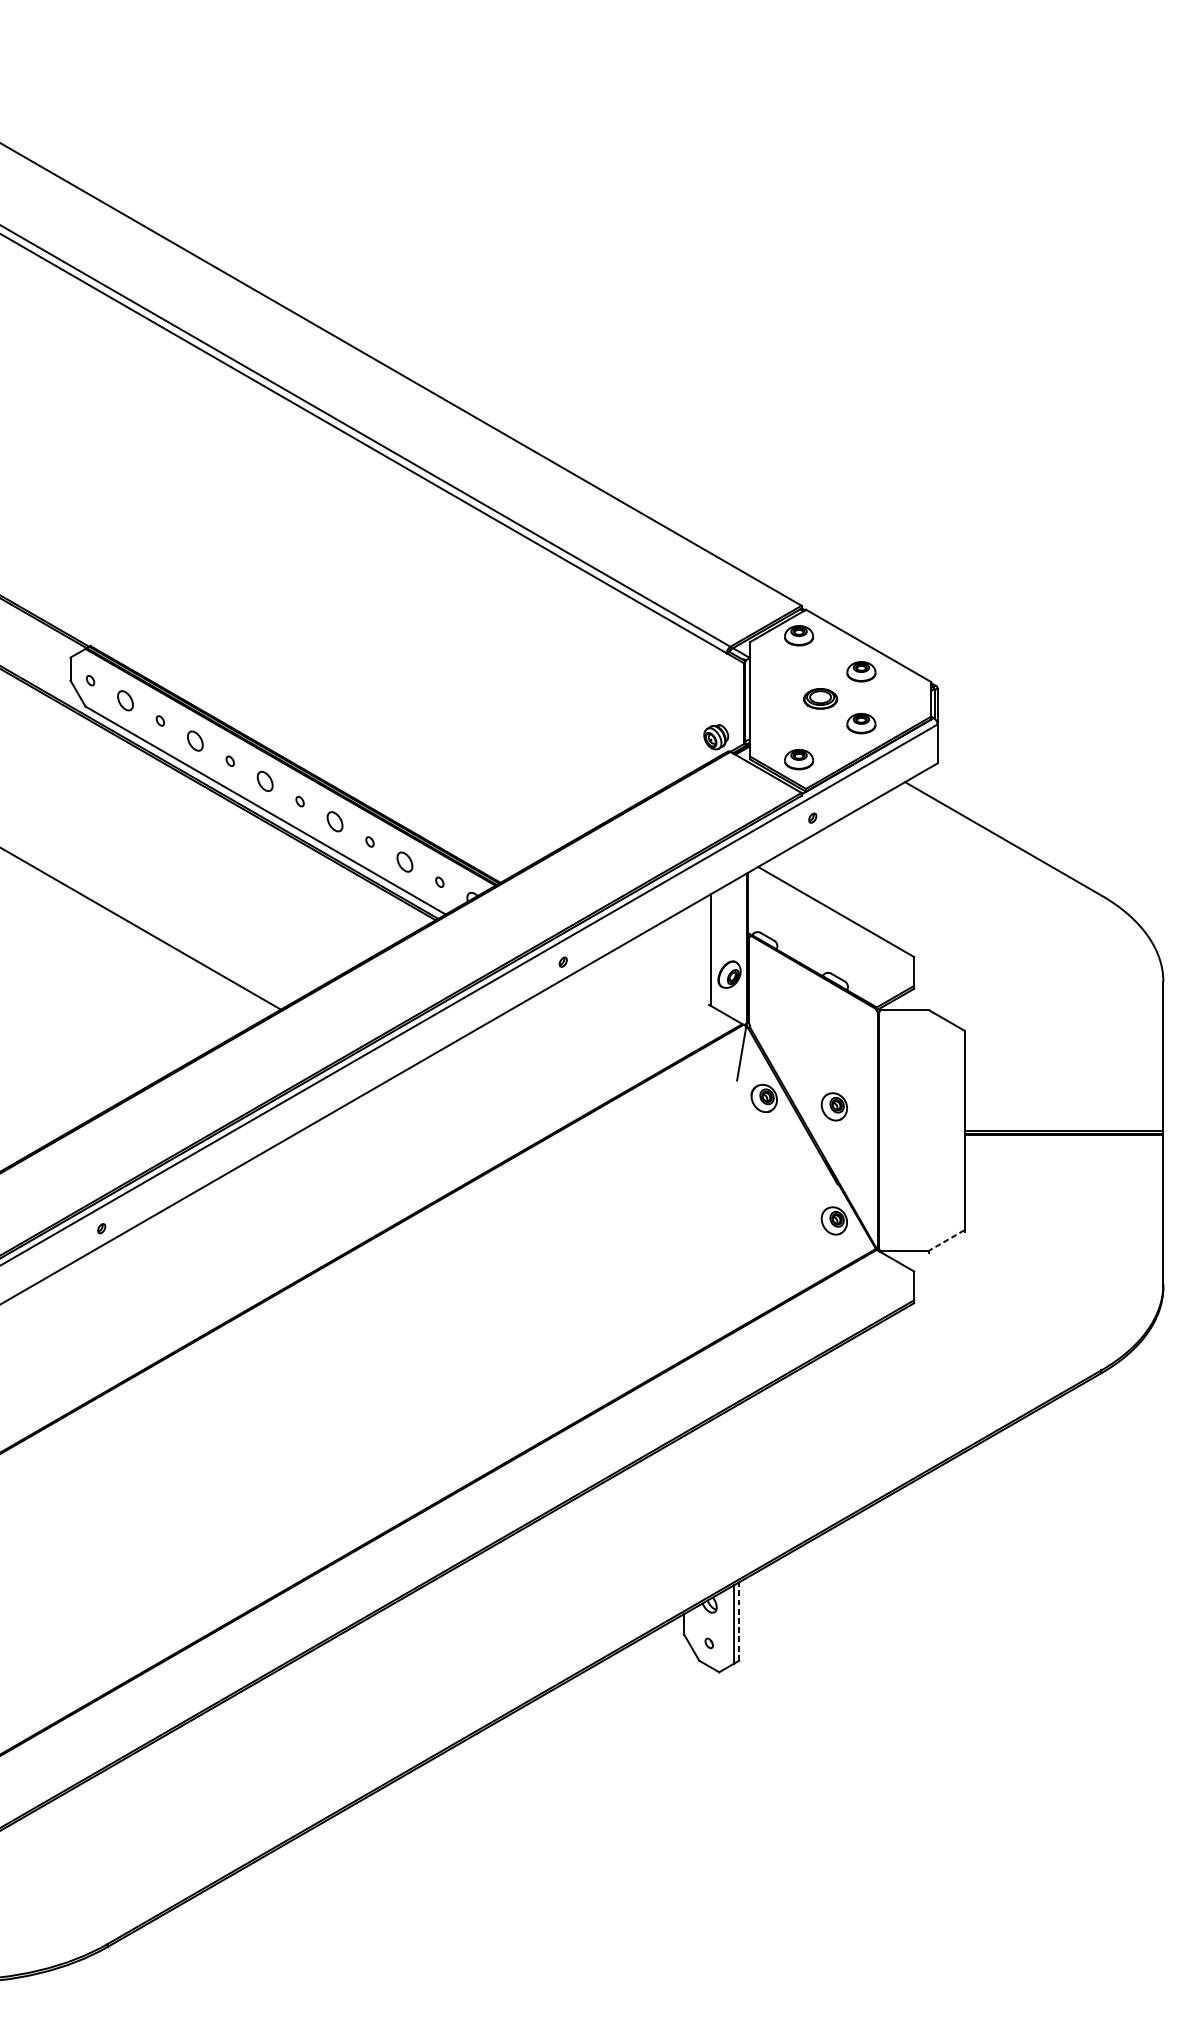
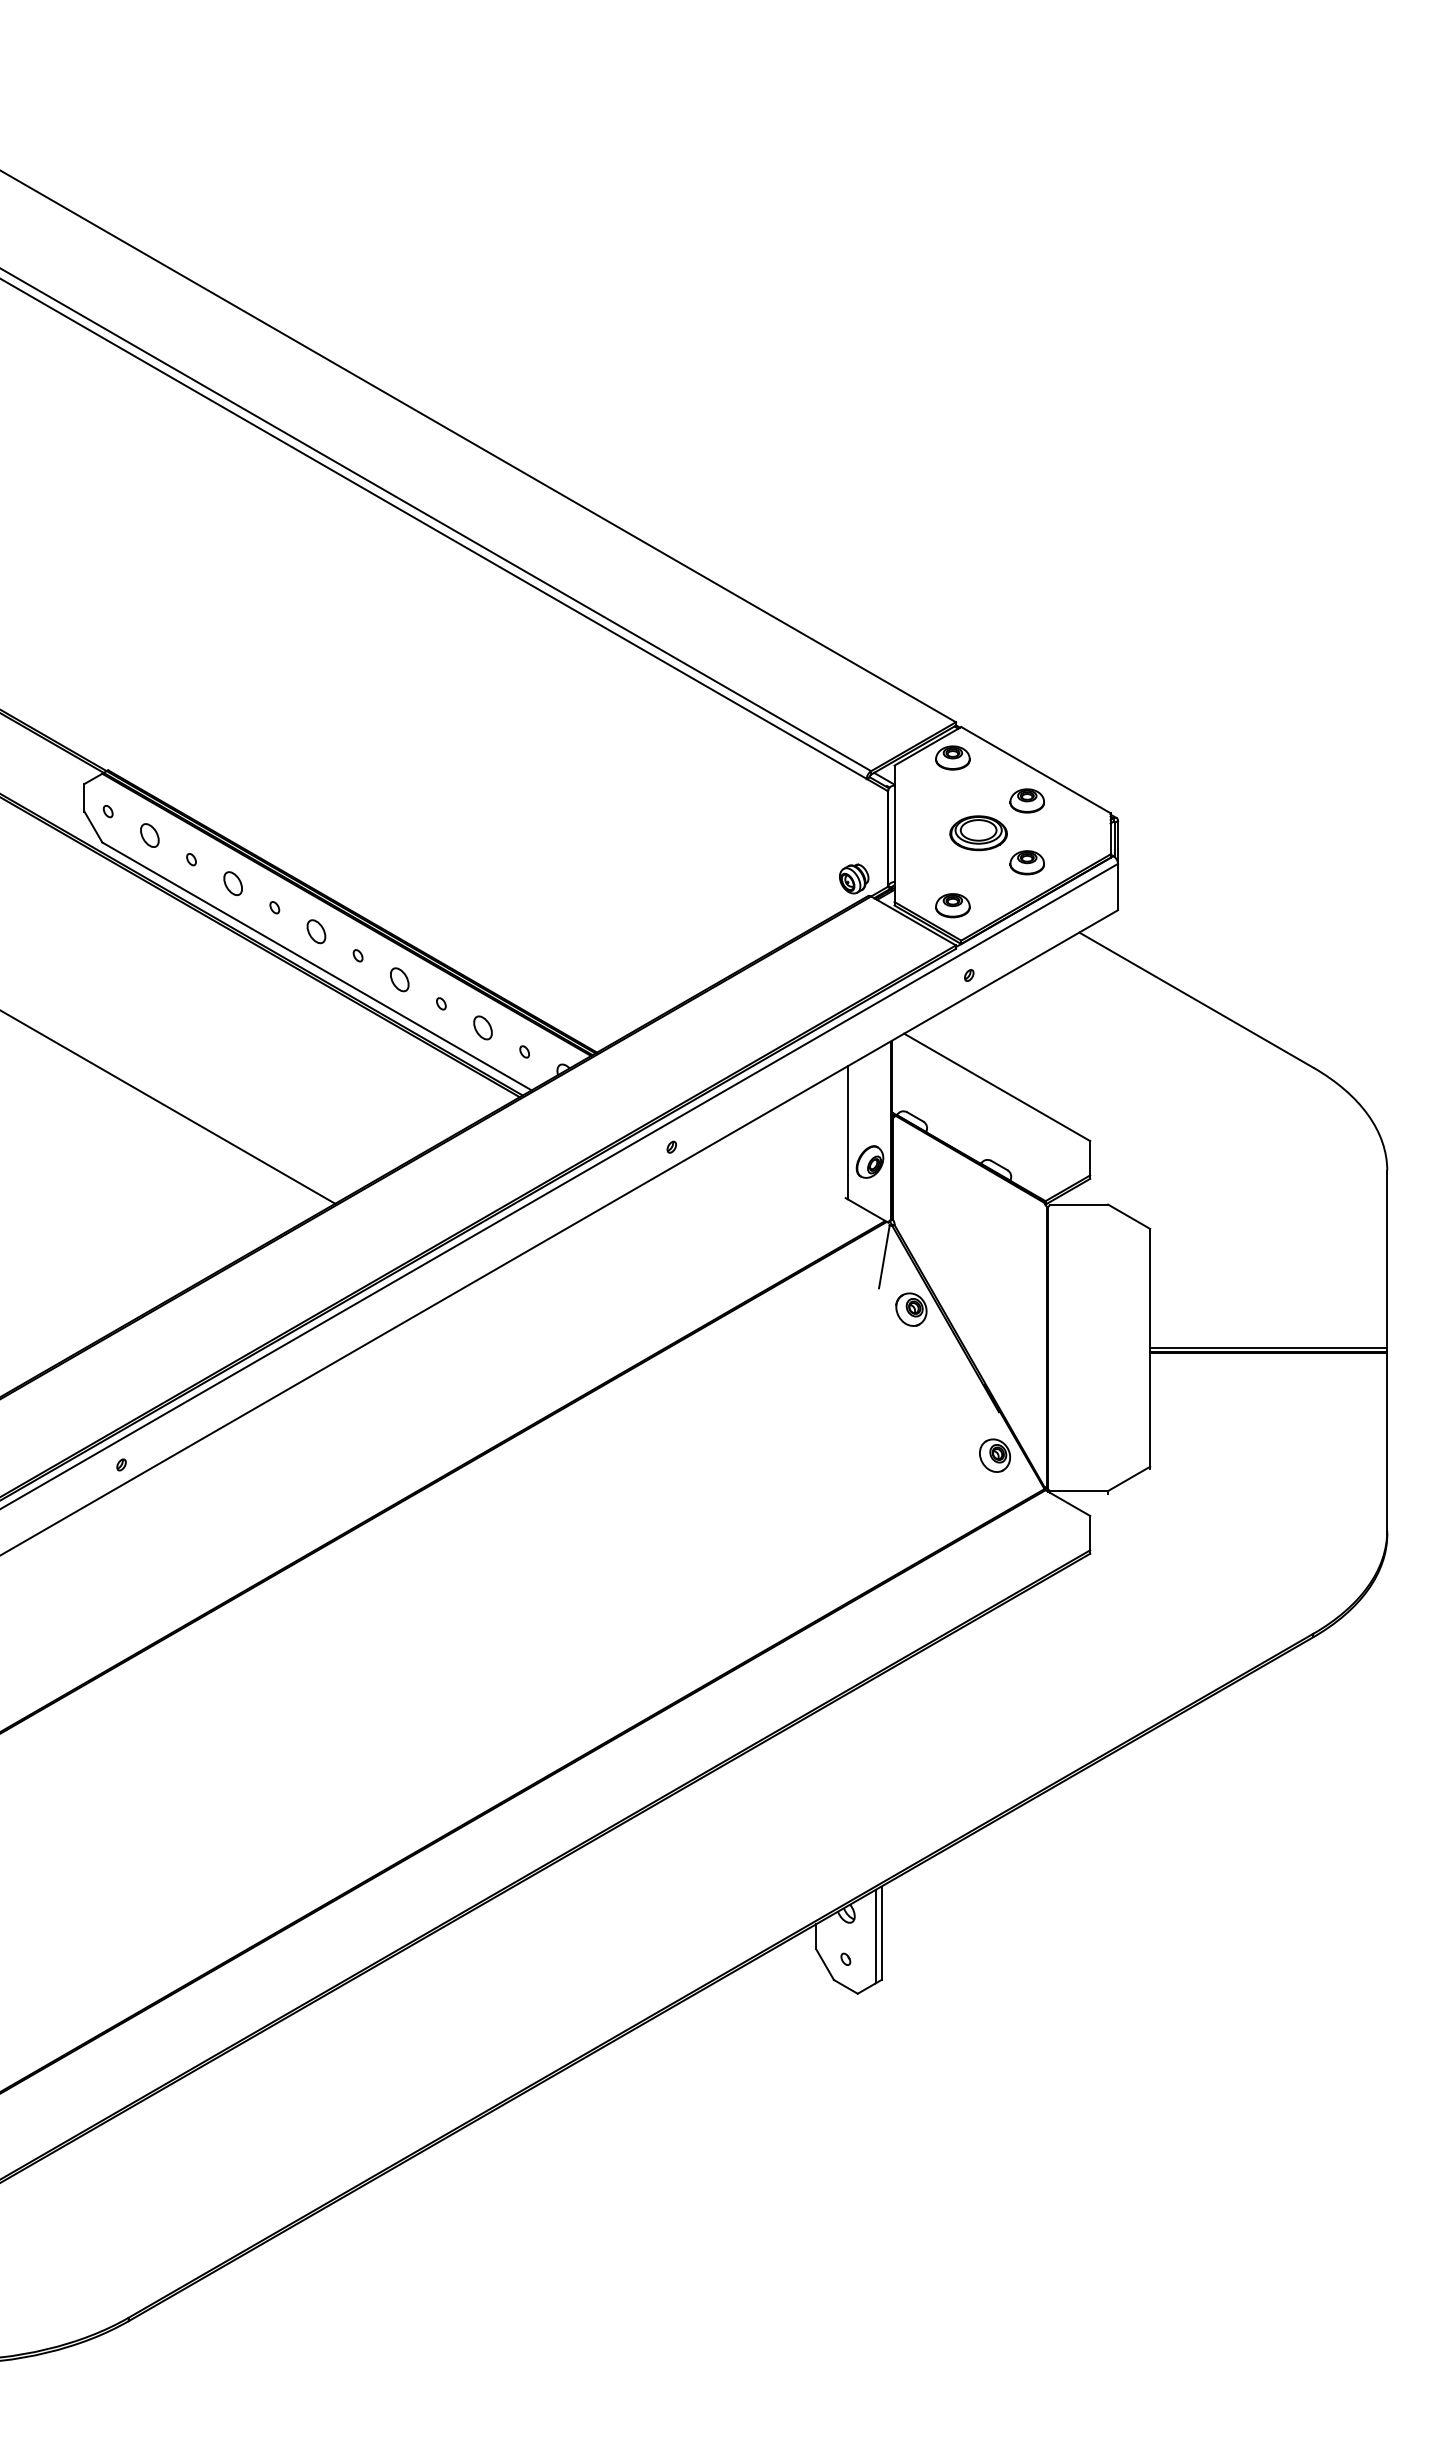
part: (820, 699) -> (978, 833), size x1.43
part: (834, 1106) -> (995, 1319), removed
line: (946, 1240) -> (1128, 1479), dashed -> solid
line: (739, 1621) -> (881, 1933), dashed -> solid

